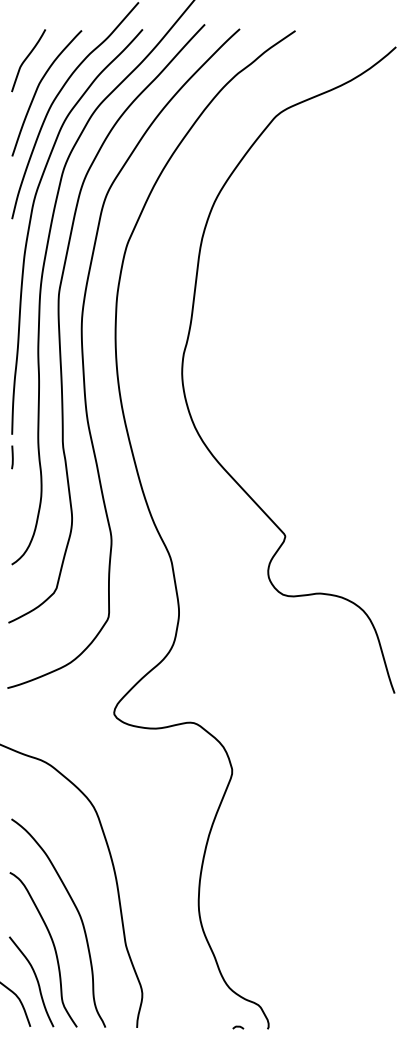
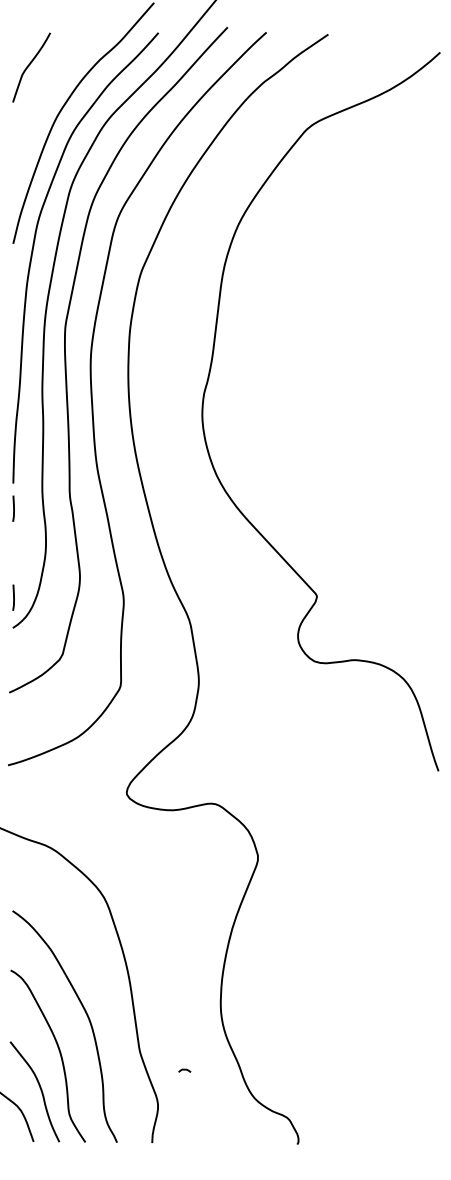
curve: (38, 88) -> (42, 98), removed
line: (12, 537) -> (13, 597), added
curve: (238, 1027) -> (184, 1070), moved

